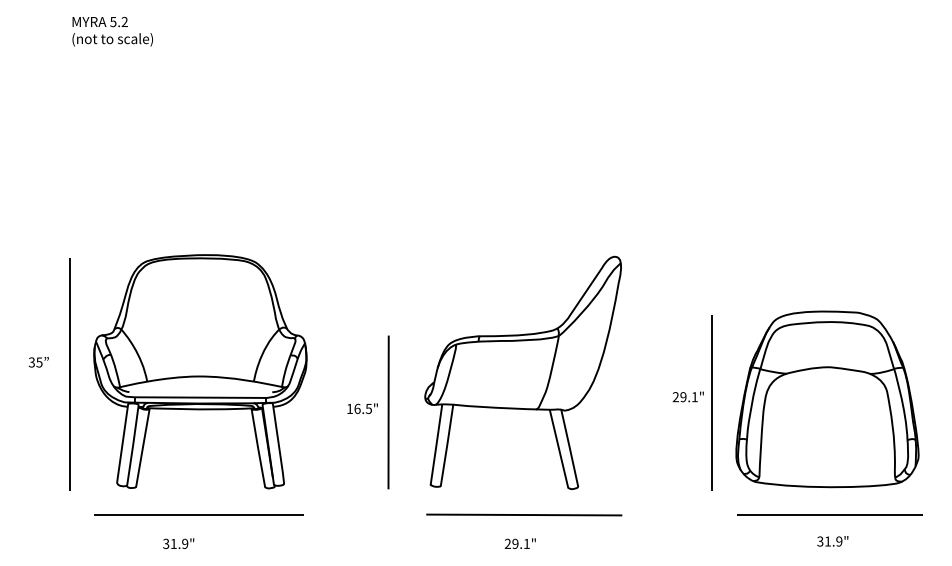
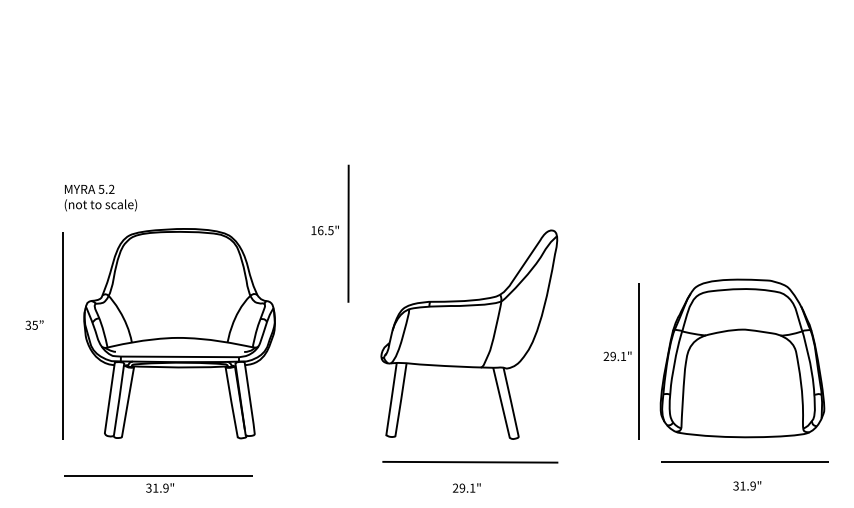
text: (112, 31) -> (100, 197), moved
part: (368, 412) -> (330, 233), moved
line: (198, 514) -> (158, 476), moved

